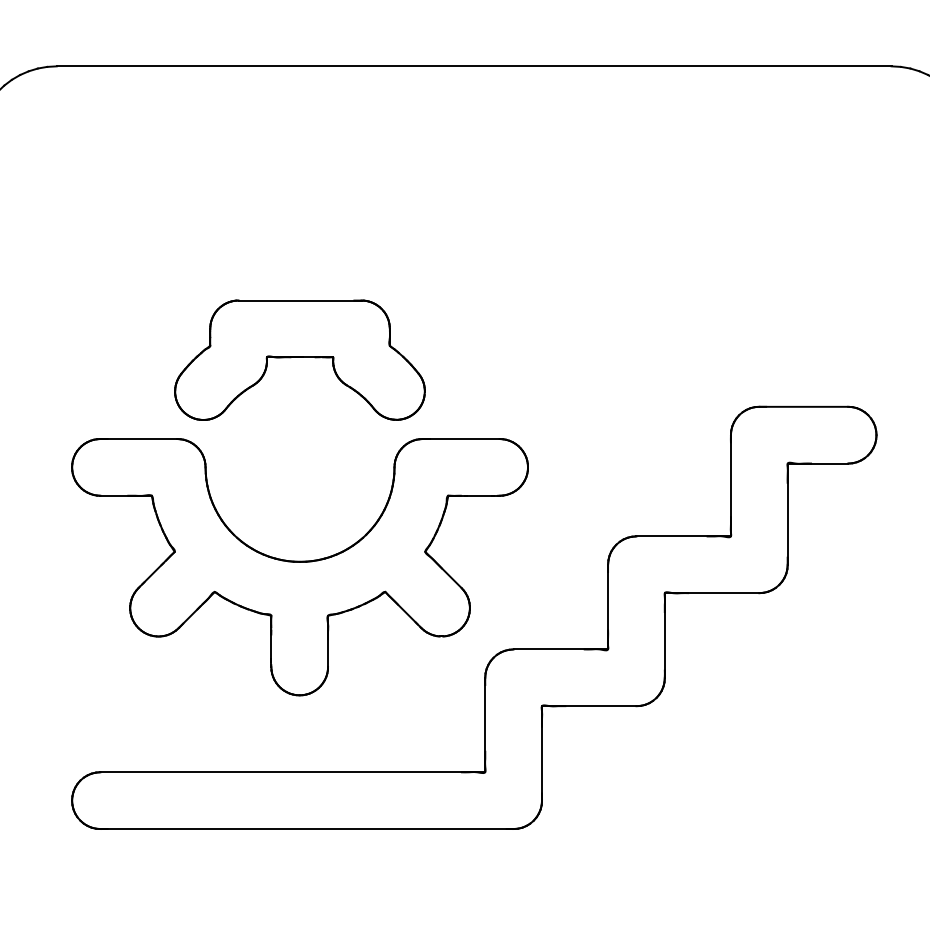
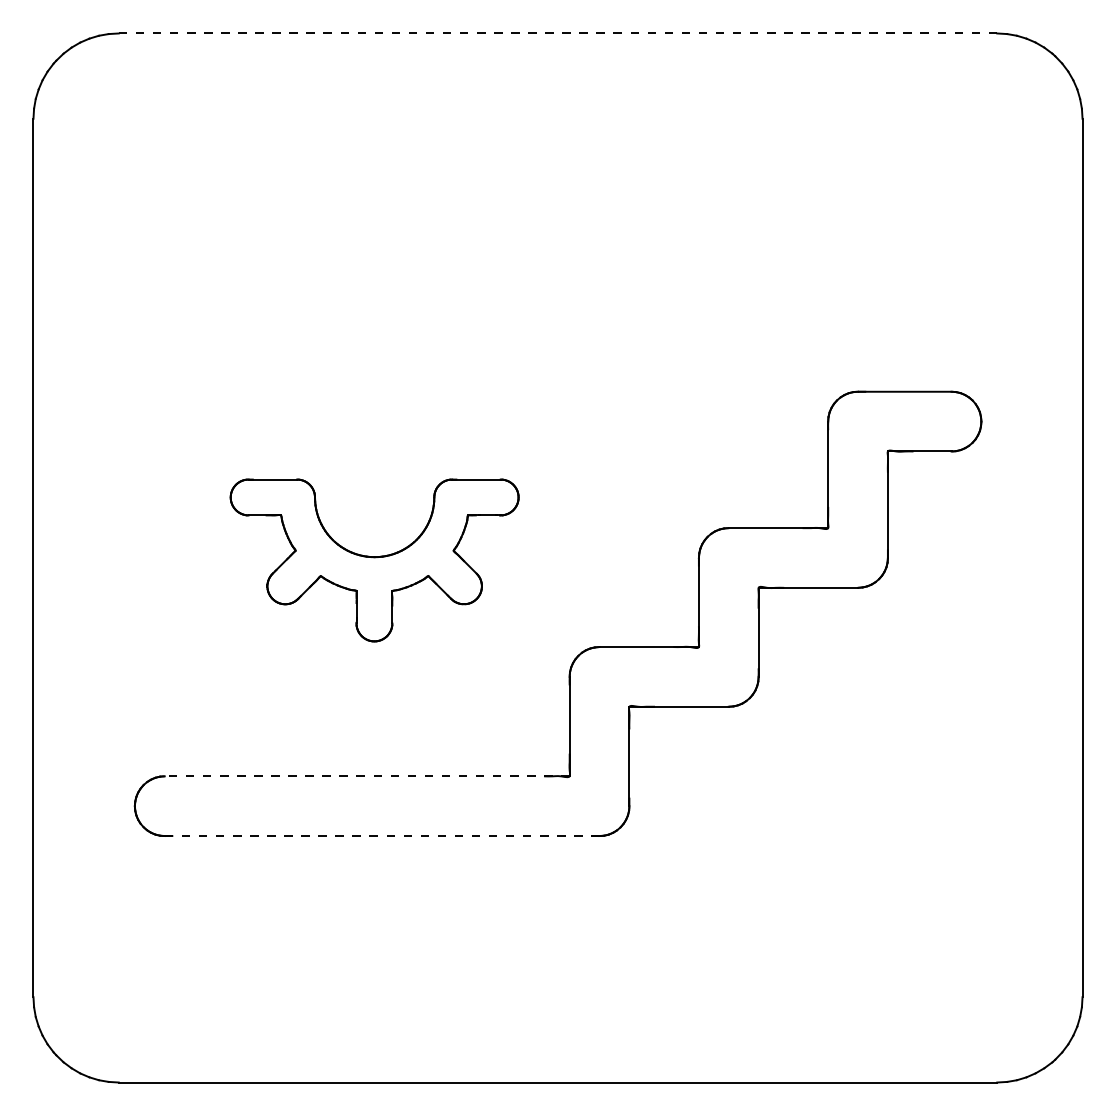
line: (474, 66) -> (558, 33), solid -> dashed
part: (299, 360) -> (374, 342), removed
part: (299, 567) -> (374, 560), size x0.6
line: (292, 772) -> (366, 776), solid -> dashed
line: (307, 829) -> (382, 836), solid -> dashed

